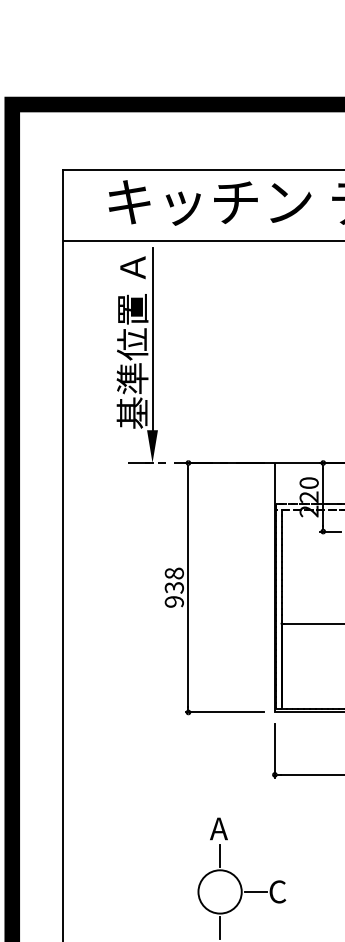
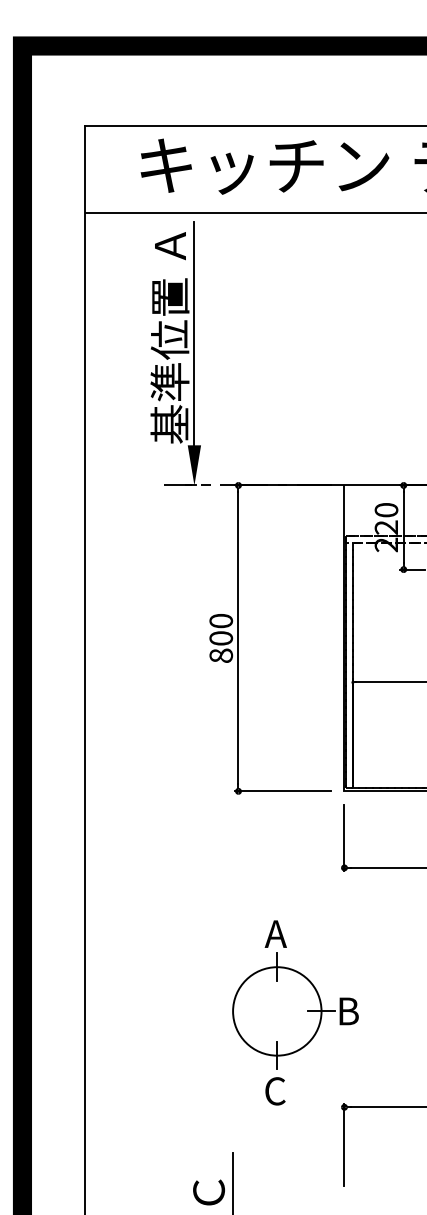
text: (174, 586) -> (221, 637), 938 -> 800
circle: (220, 892) -> (277, 1011), size x1.67
text: (278, 892) -> (348, 1011), C -> B

